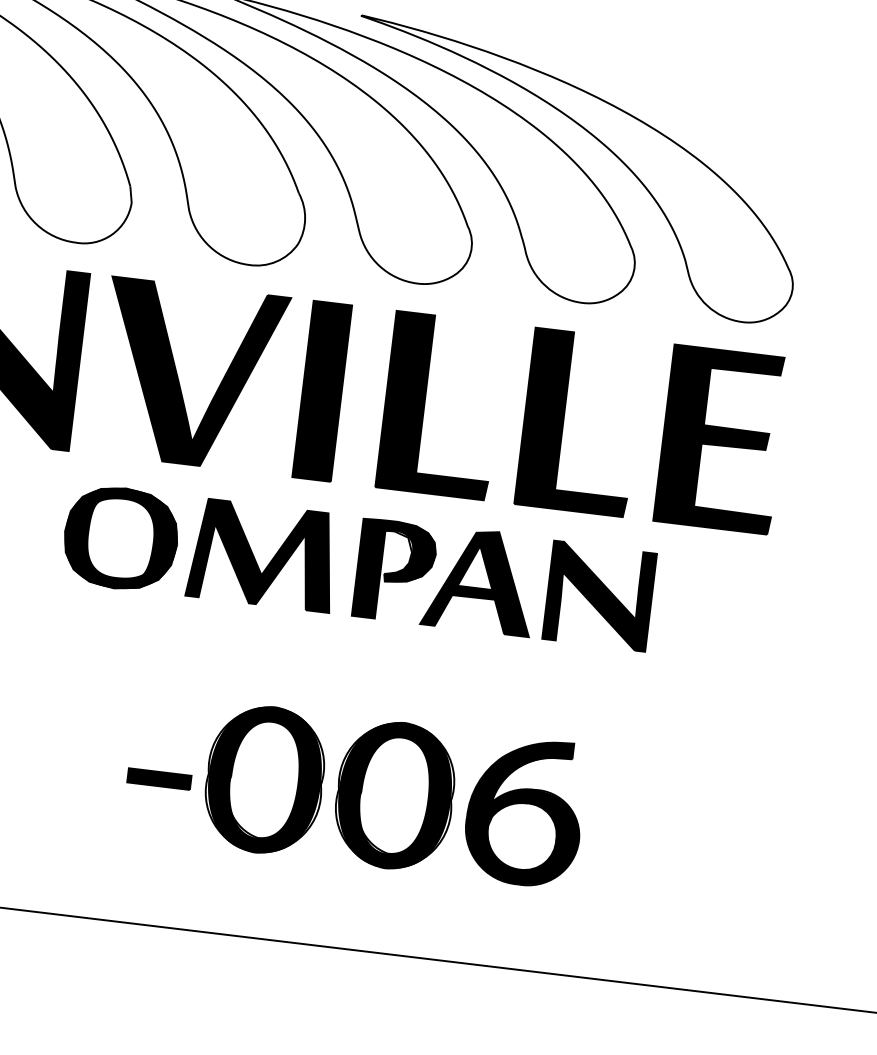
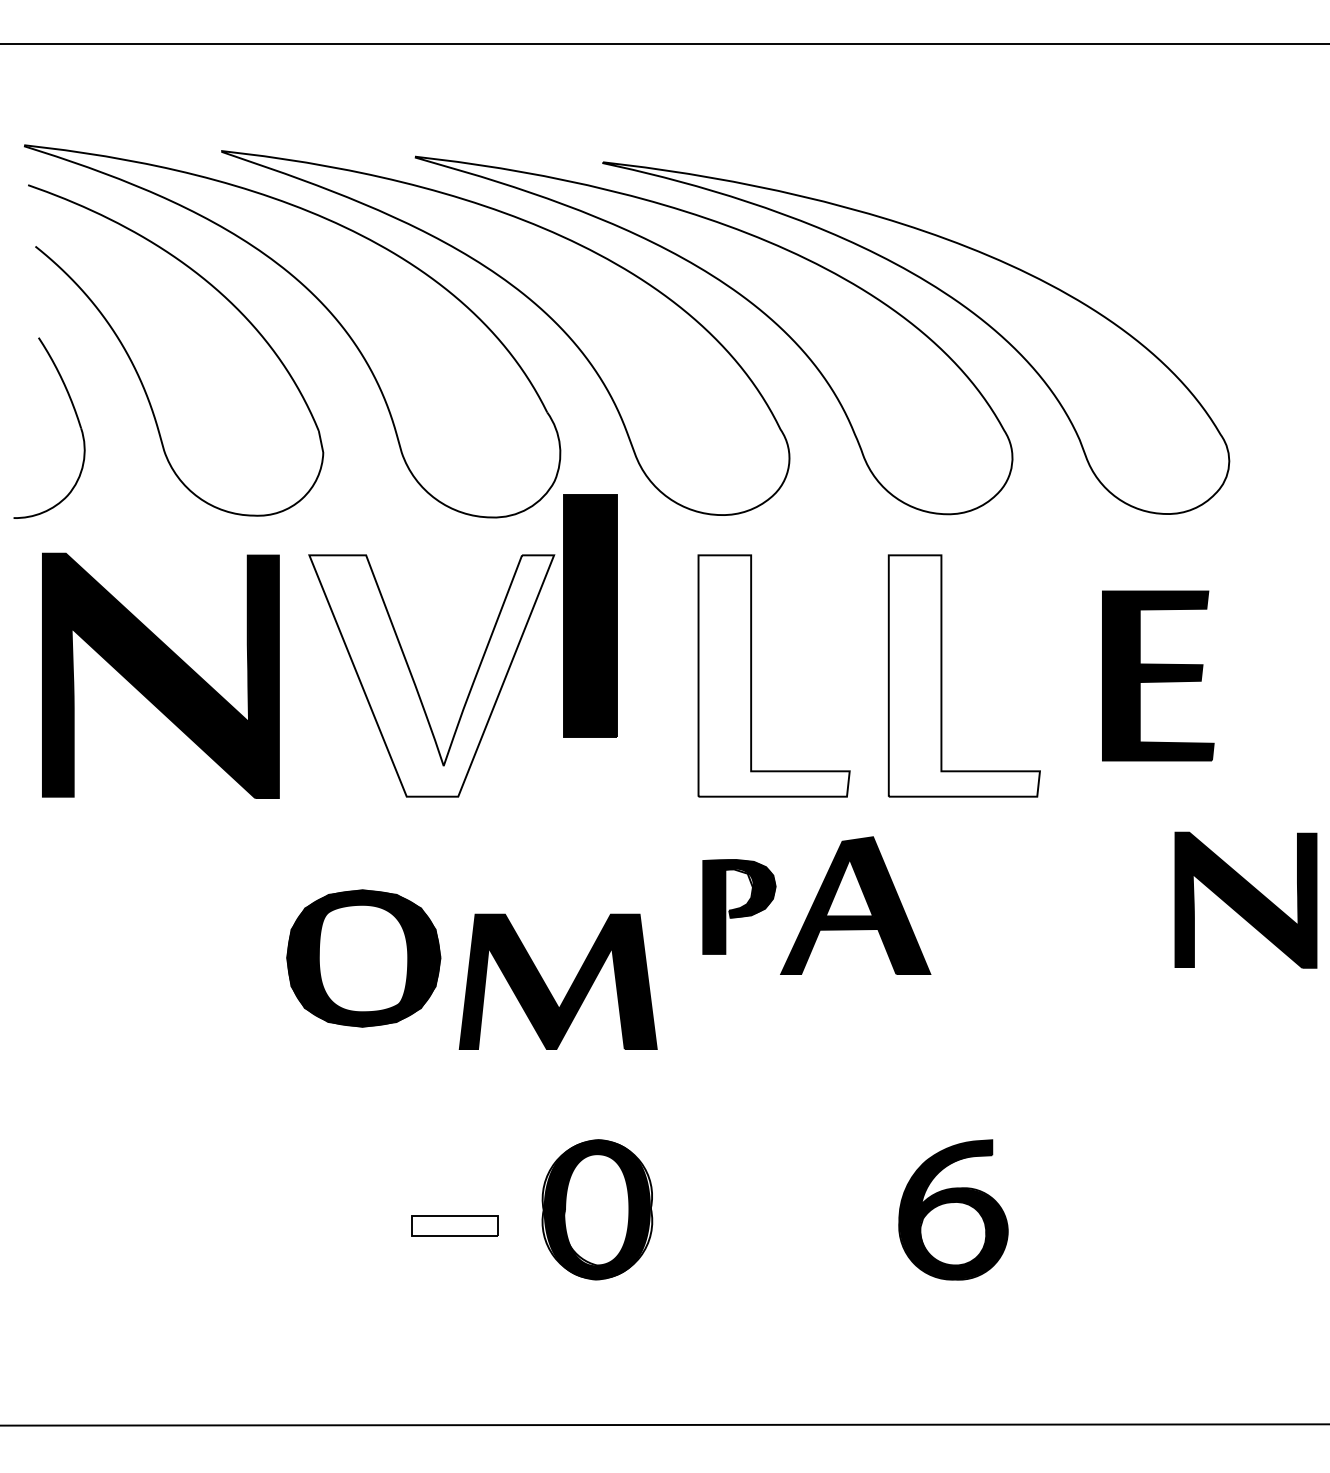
fill: (191, 375) -> (431, 675), removed
part: (322, 390) -> (590, 615), moved
fill: (440, 405) -> (773, 675), removed
fill: (579, 422) -> (963, 675), removed
part: (722, 439) -> (1158, 675), size x0.7
part: (120, 538) -> (363, 958), moved
part: (254, 557) -> (547, 986), moved
part: (395, 570) -> (739, 906), size x0.7
part: (599, 595) -> (1245, 899), moved
fill: (159, 778) -> (454, 1225), removed
part: (265, 779) -> (597, 1209), size x0.7
part: (395, 795) -> (775, 1209), removed
part: (525, 811) -> (953, 1209), size x0.7

